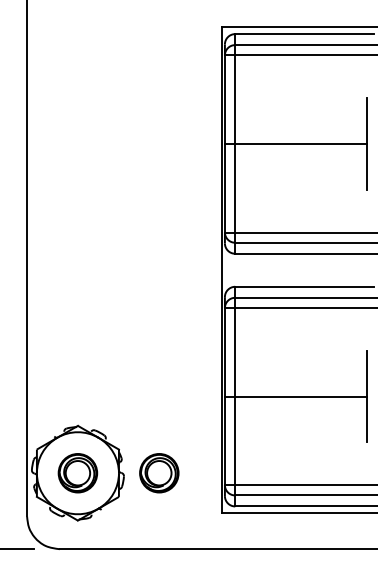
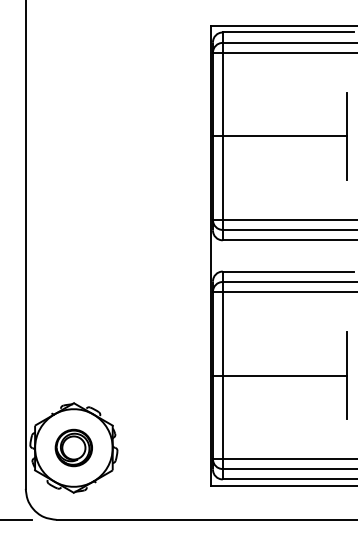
part: (158, 472) -> (150, 447), removed

